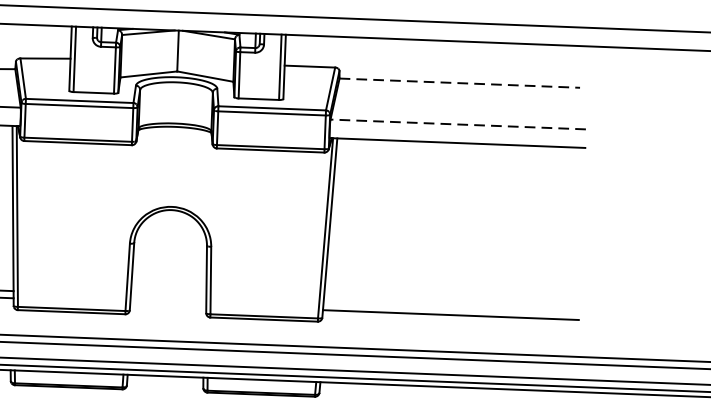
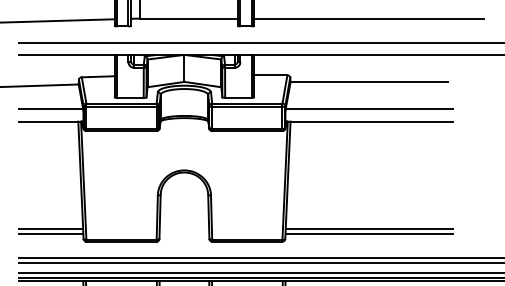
line: (460, 83) -> (369, 82), dashed -> solid
line: (457, 124) -> (368, 109), dashed -> solid
line: (450, 308) -> (368, 229), added

